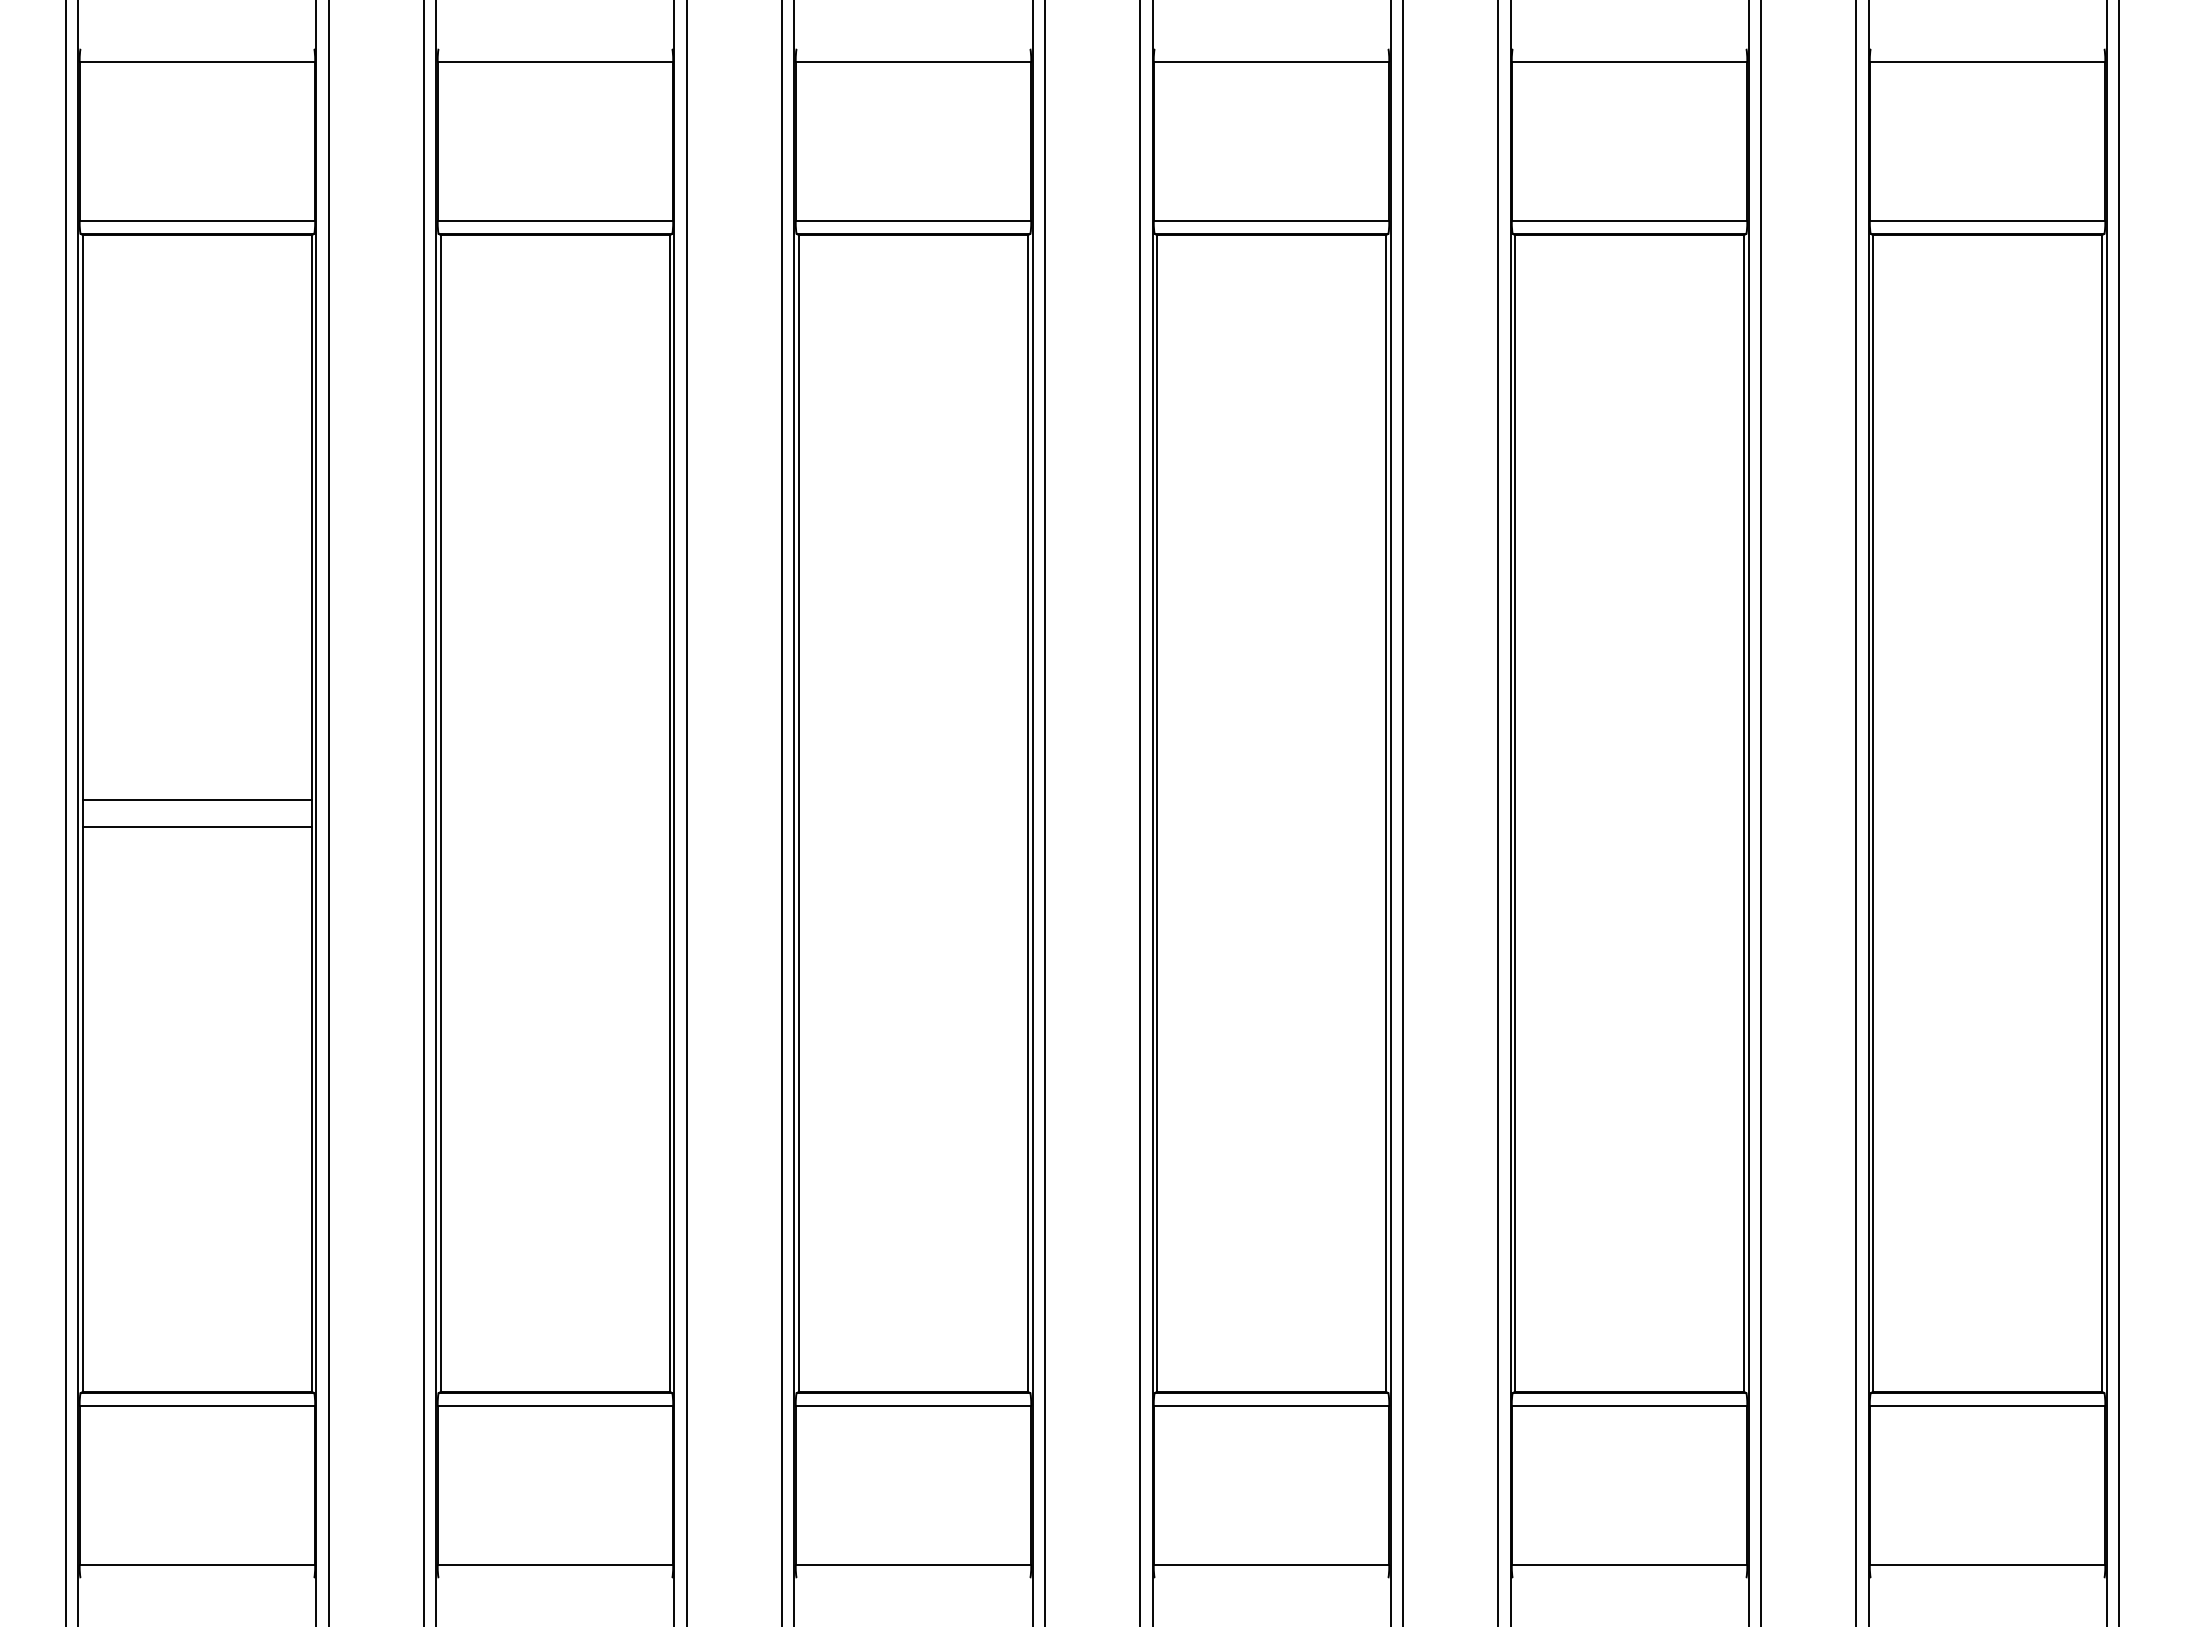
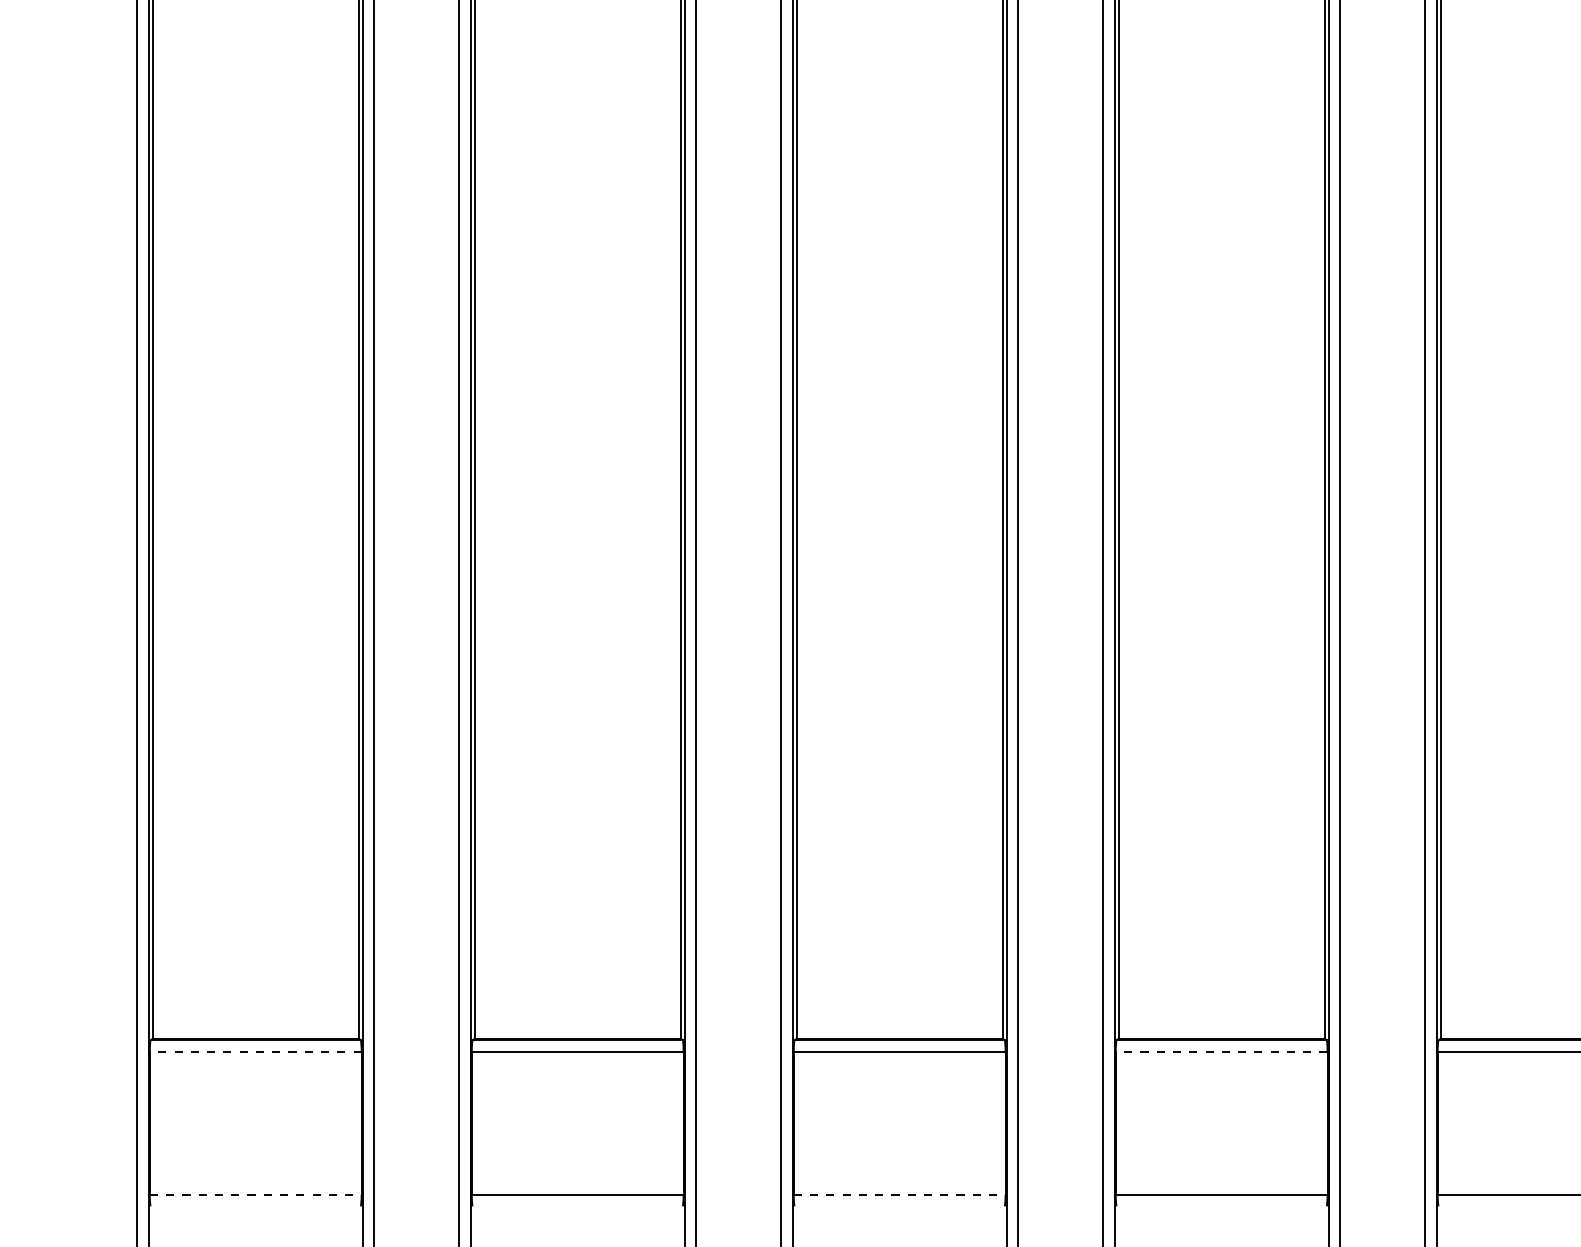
line: (197, 800) -> (255, 507), removed
line: (197, 826) -> (255, 530), removed
line: (197, 1406) -> (255, 1051), solid -> dashed
line: (1271, 1406) -> (1221, 1051), solid -> dashed
line: (197, 1565) -> (255, 1194), solid -> dashed
line: (913, 1565) -> (899, 1194), solid -> dashed

